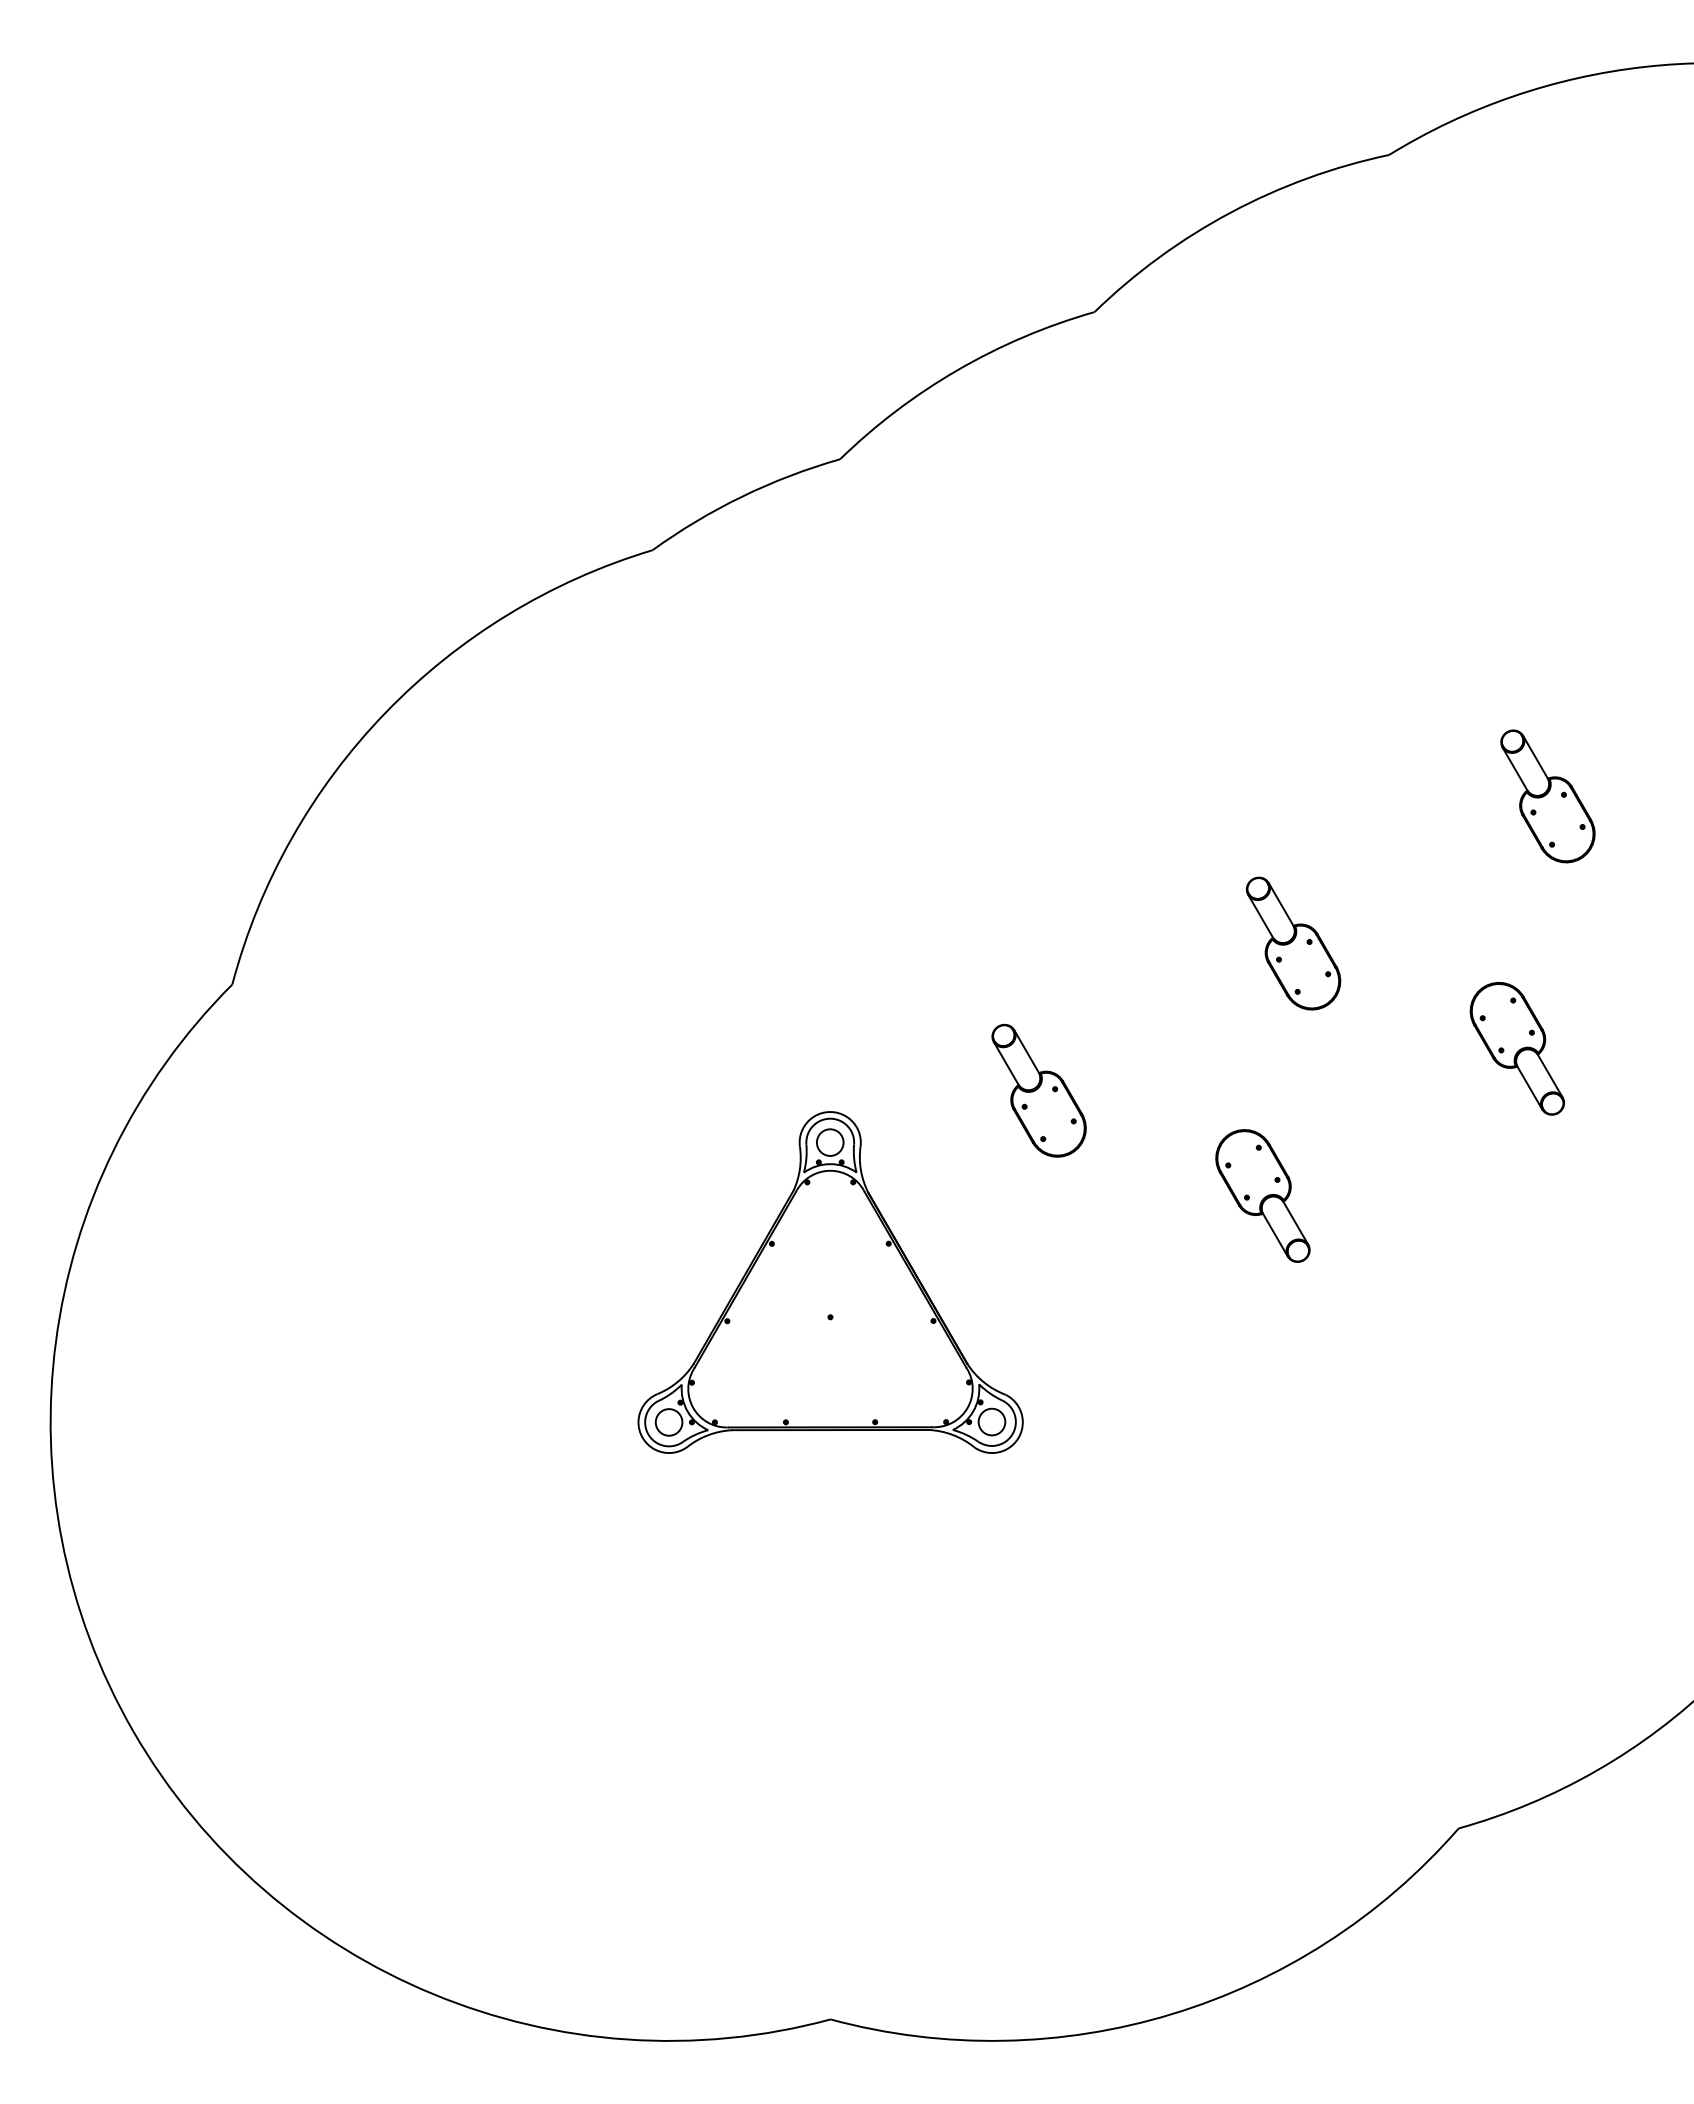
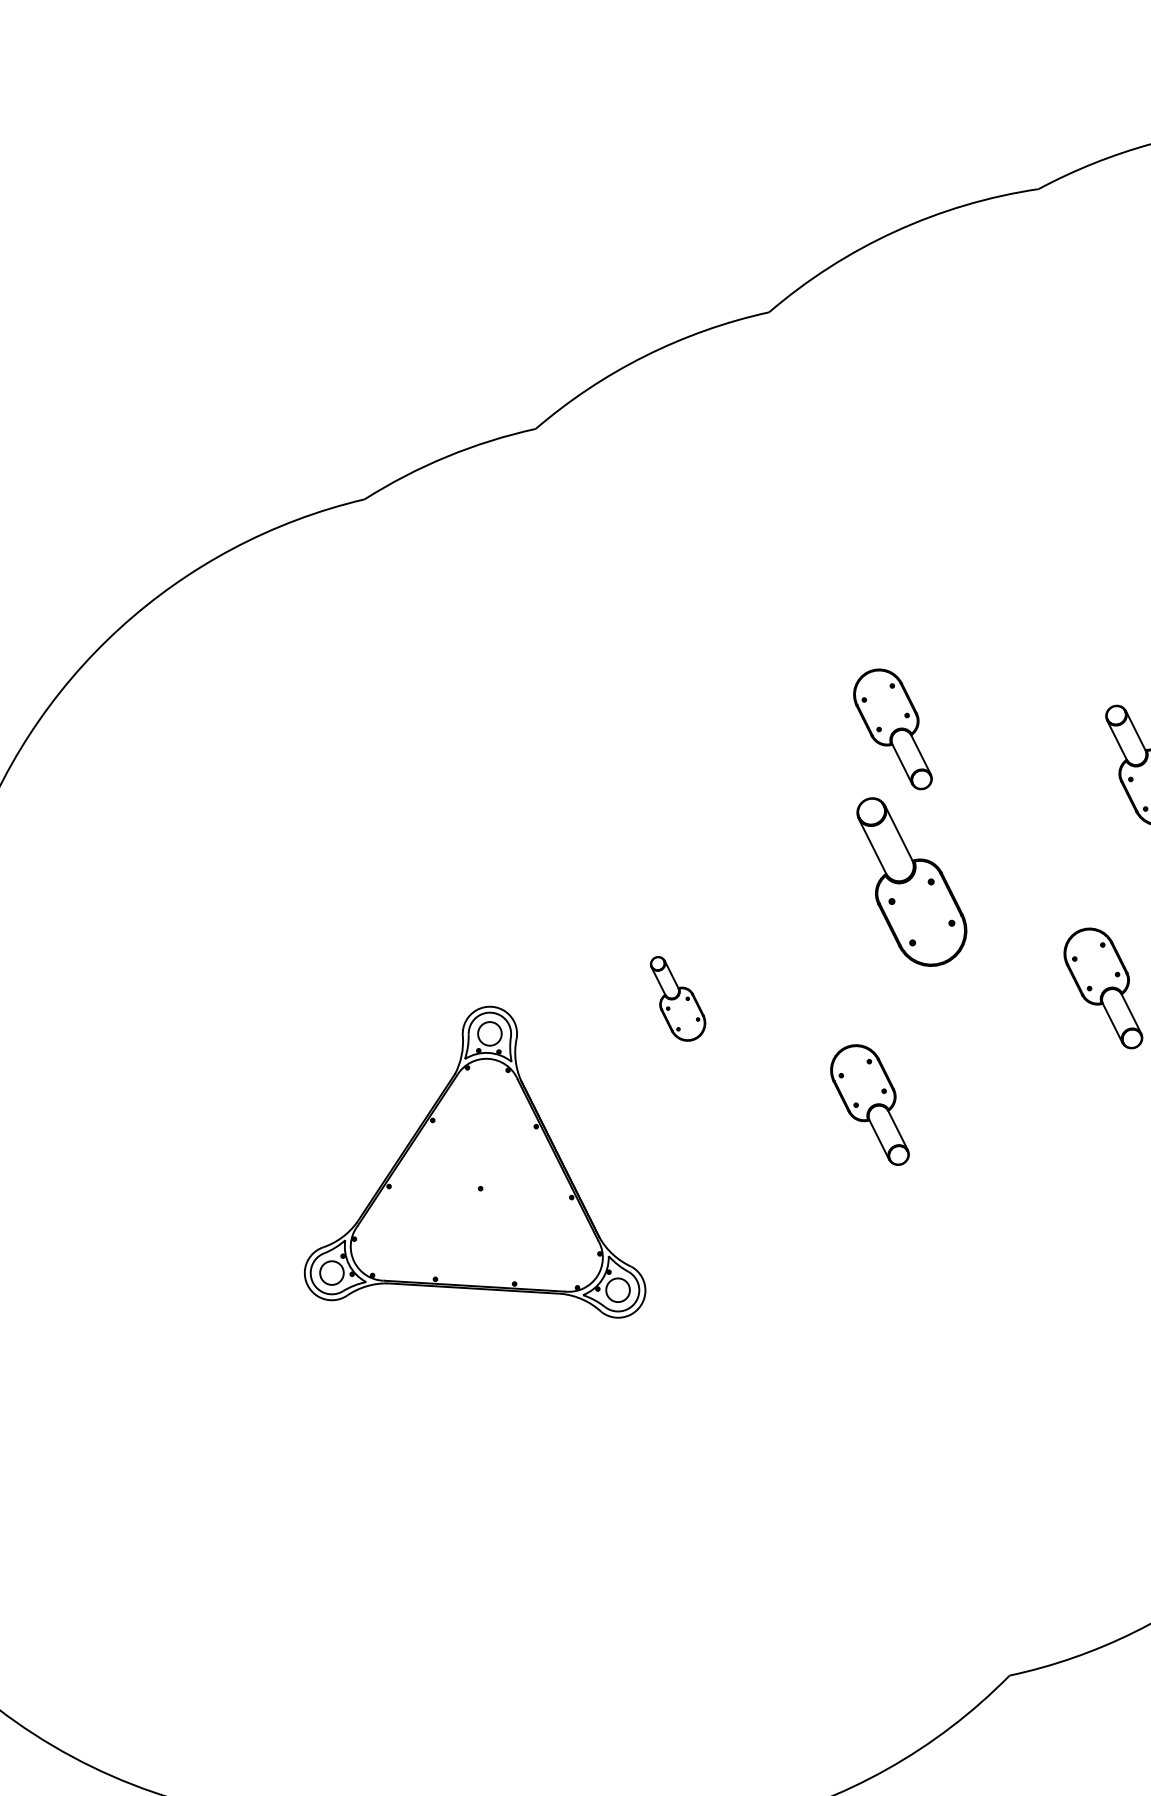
part: (1262, 771) -> (893, 728), added
part: (1293, 943) -> (911, 882), size x1.4
part: (1038, 1090) -> (677, 999), size x0.7

